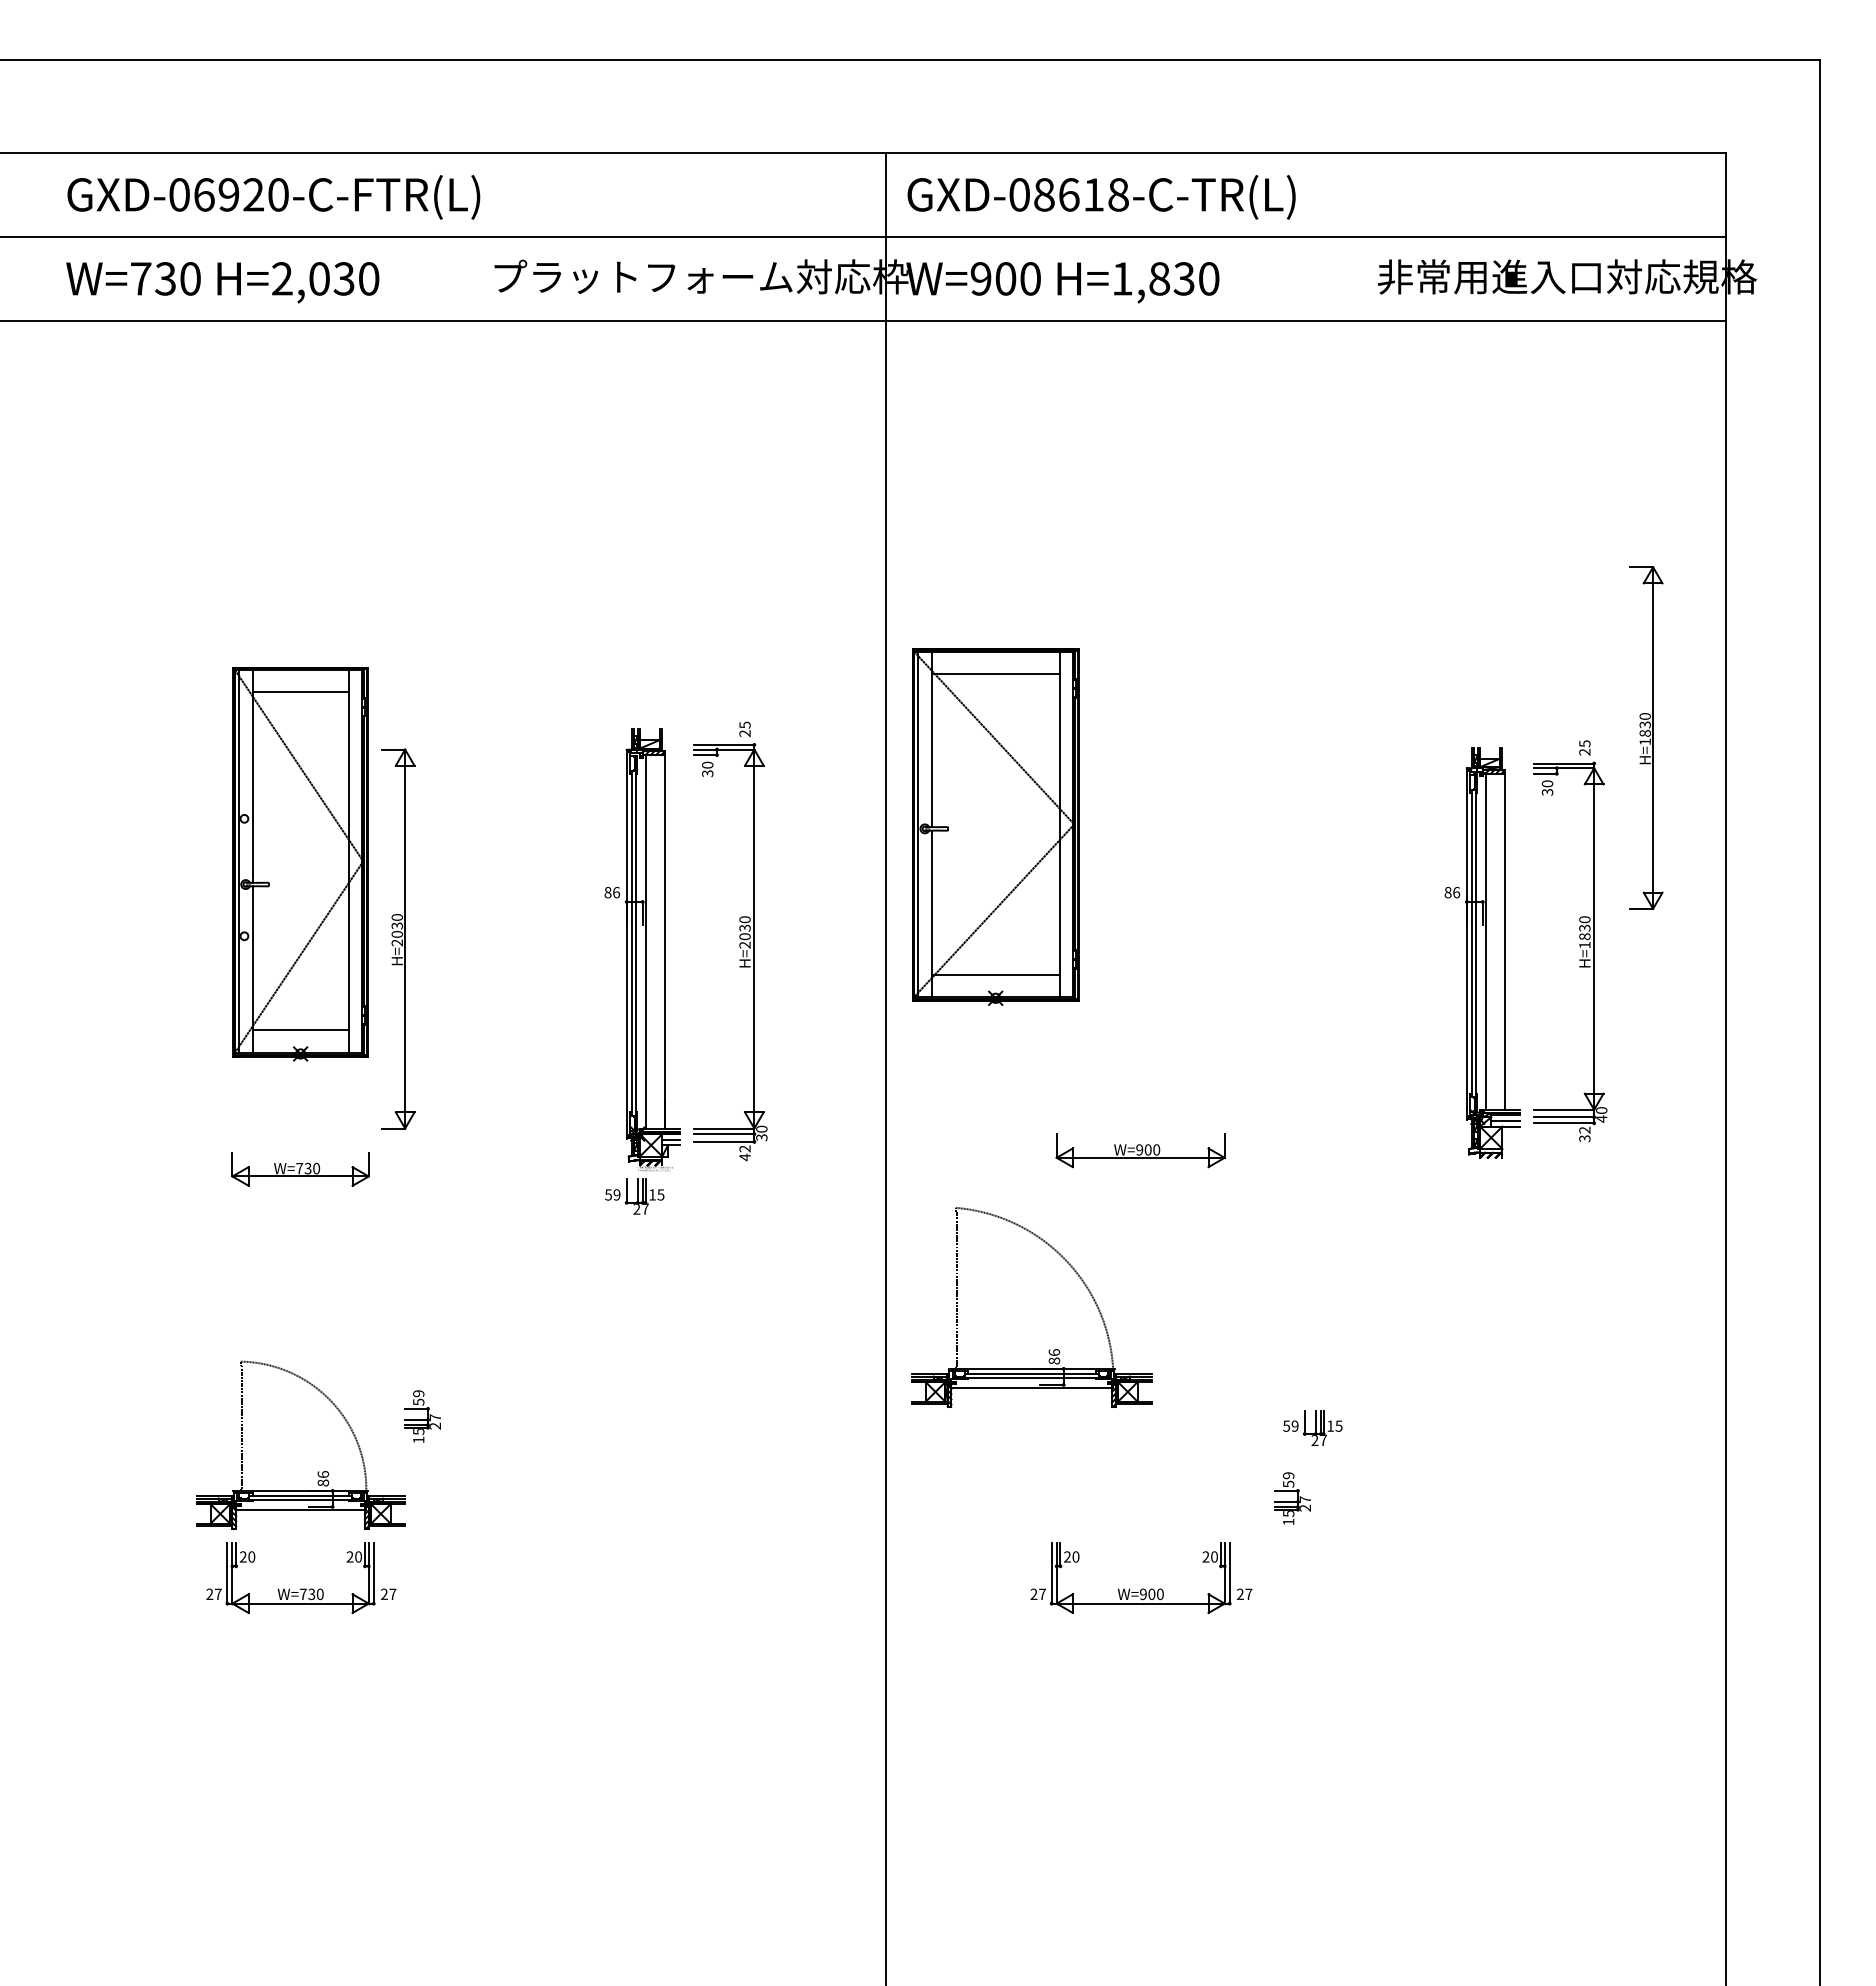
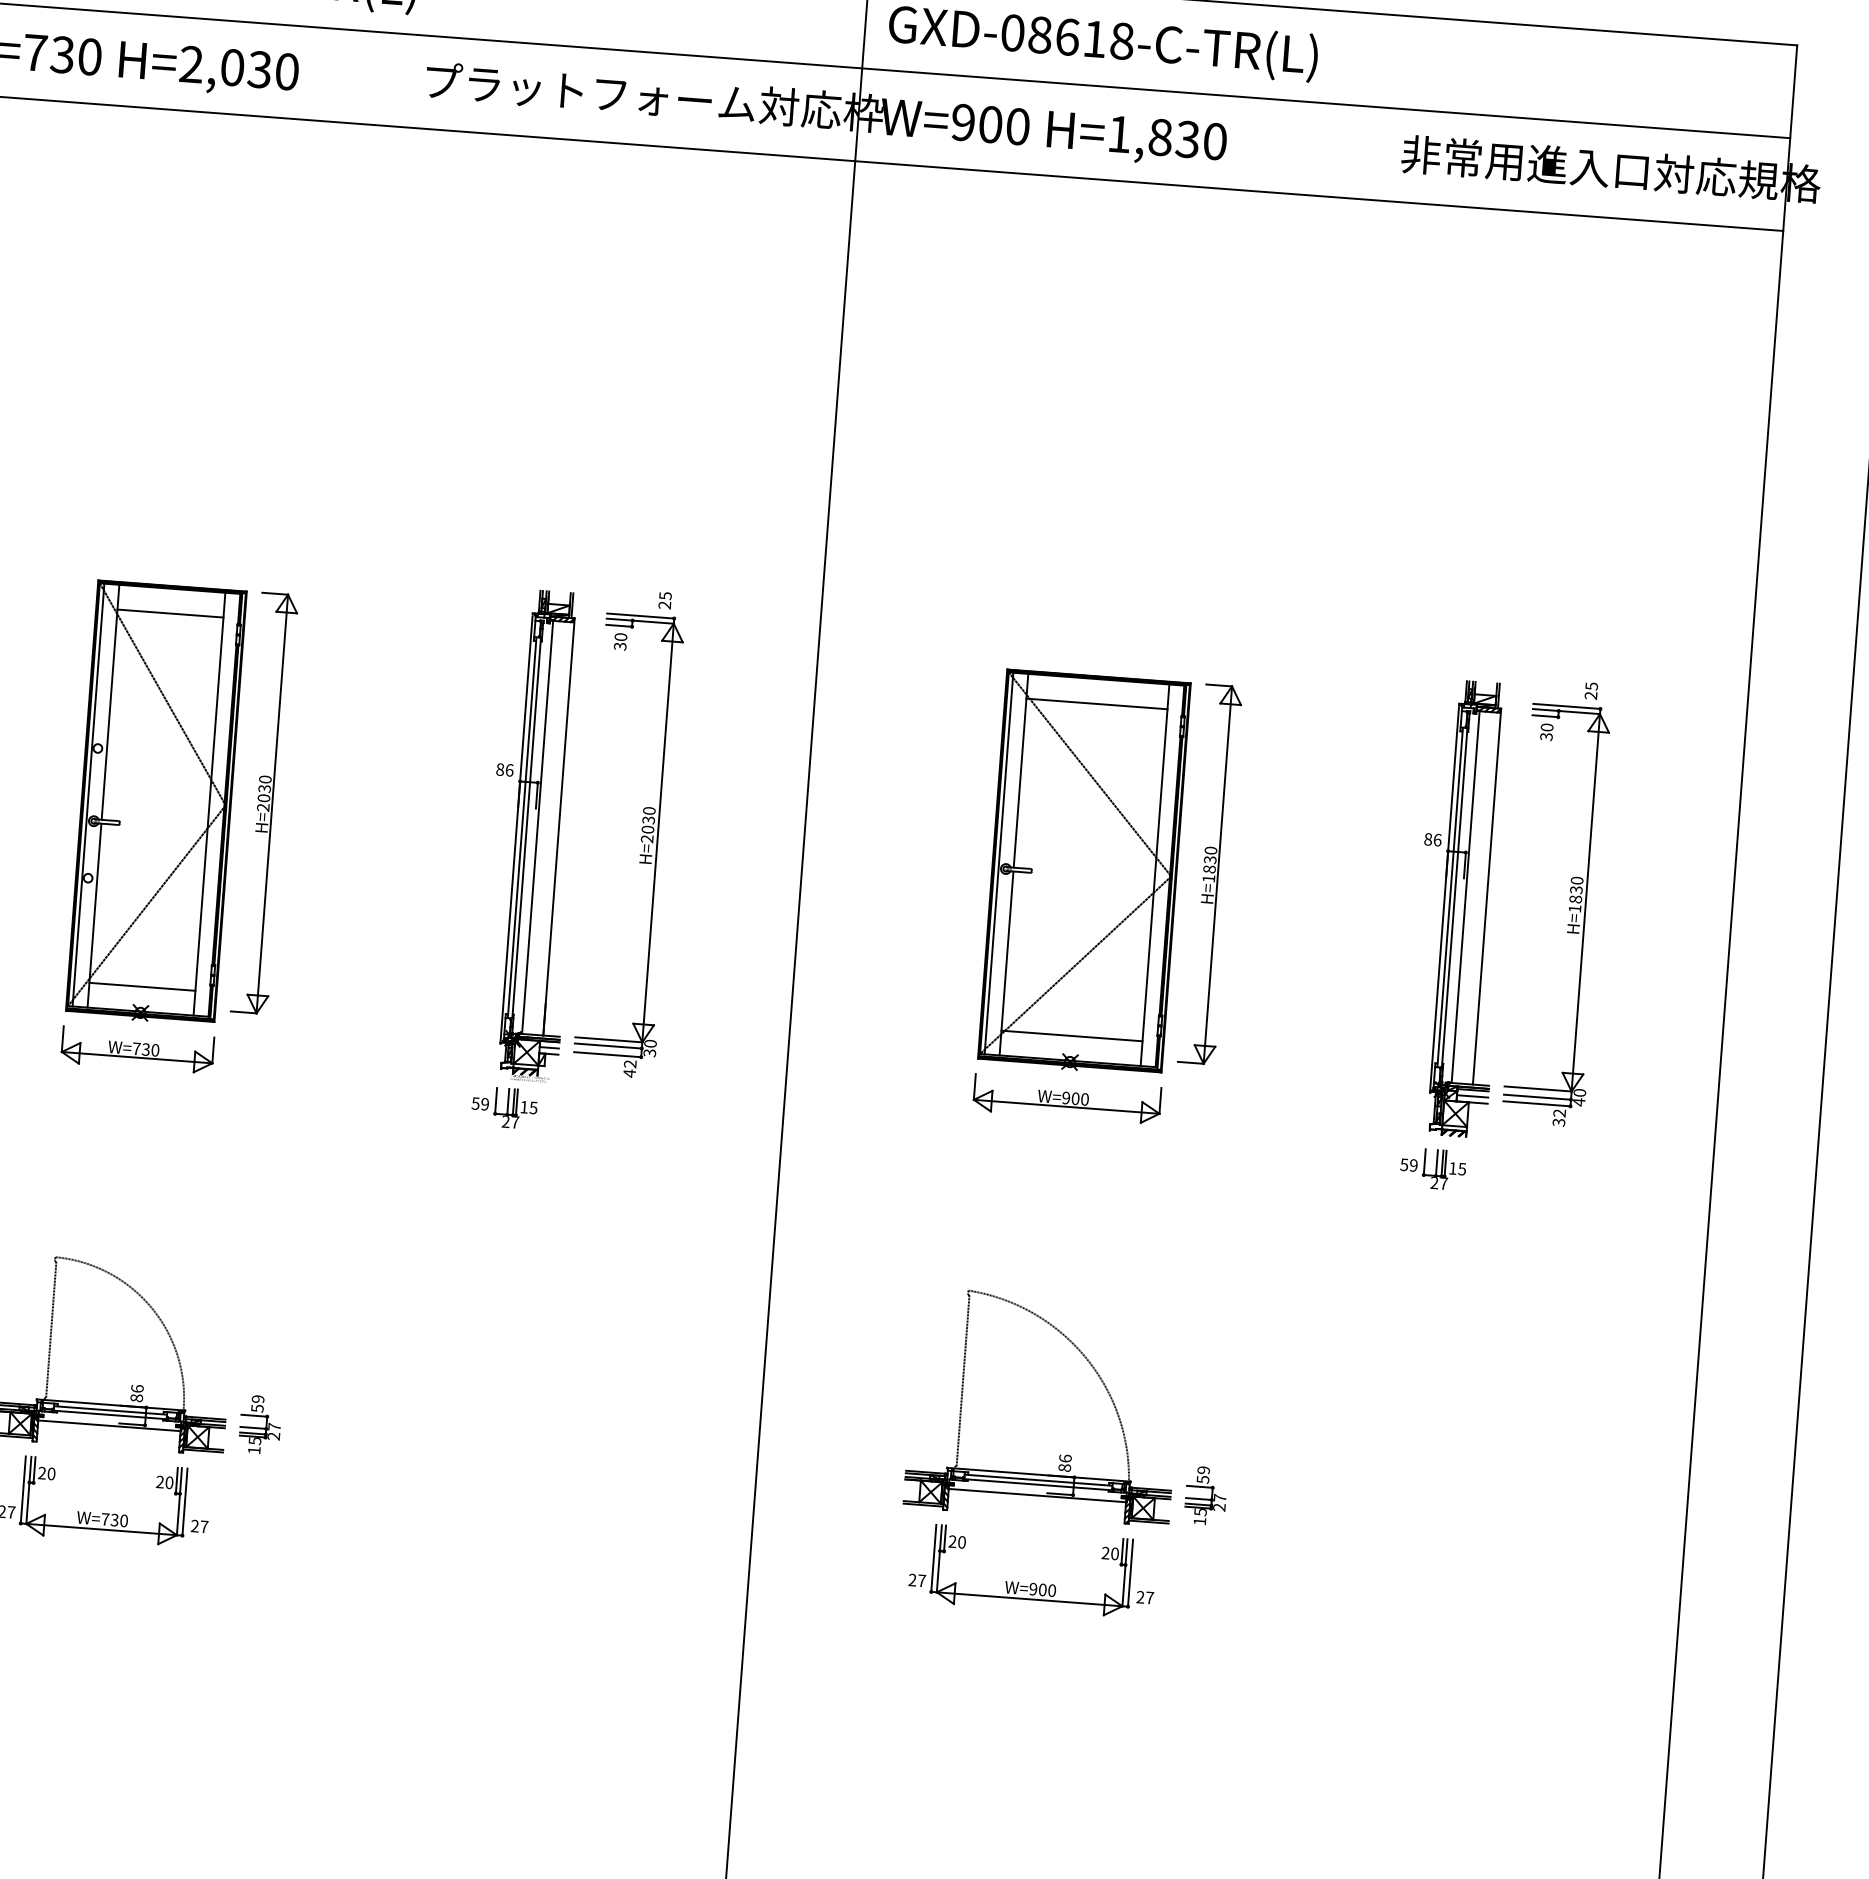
part: (1646, 737) -> (1210, 873), moved
part: (995, 826) -> (1084, 872), moved
part: (300, 864) -> (156, 803), moved
part: (1049, 1349) -> (1060, 1454), moved
part: (422, 1416) -> (260, 1424), moved
part: (1312, 1427) -> (1432, 1168), moved

